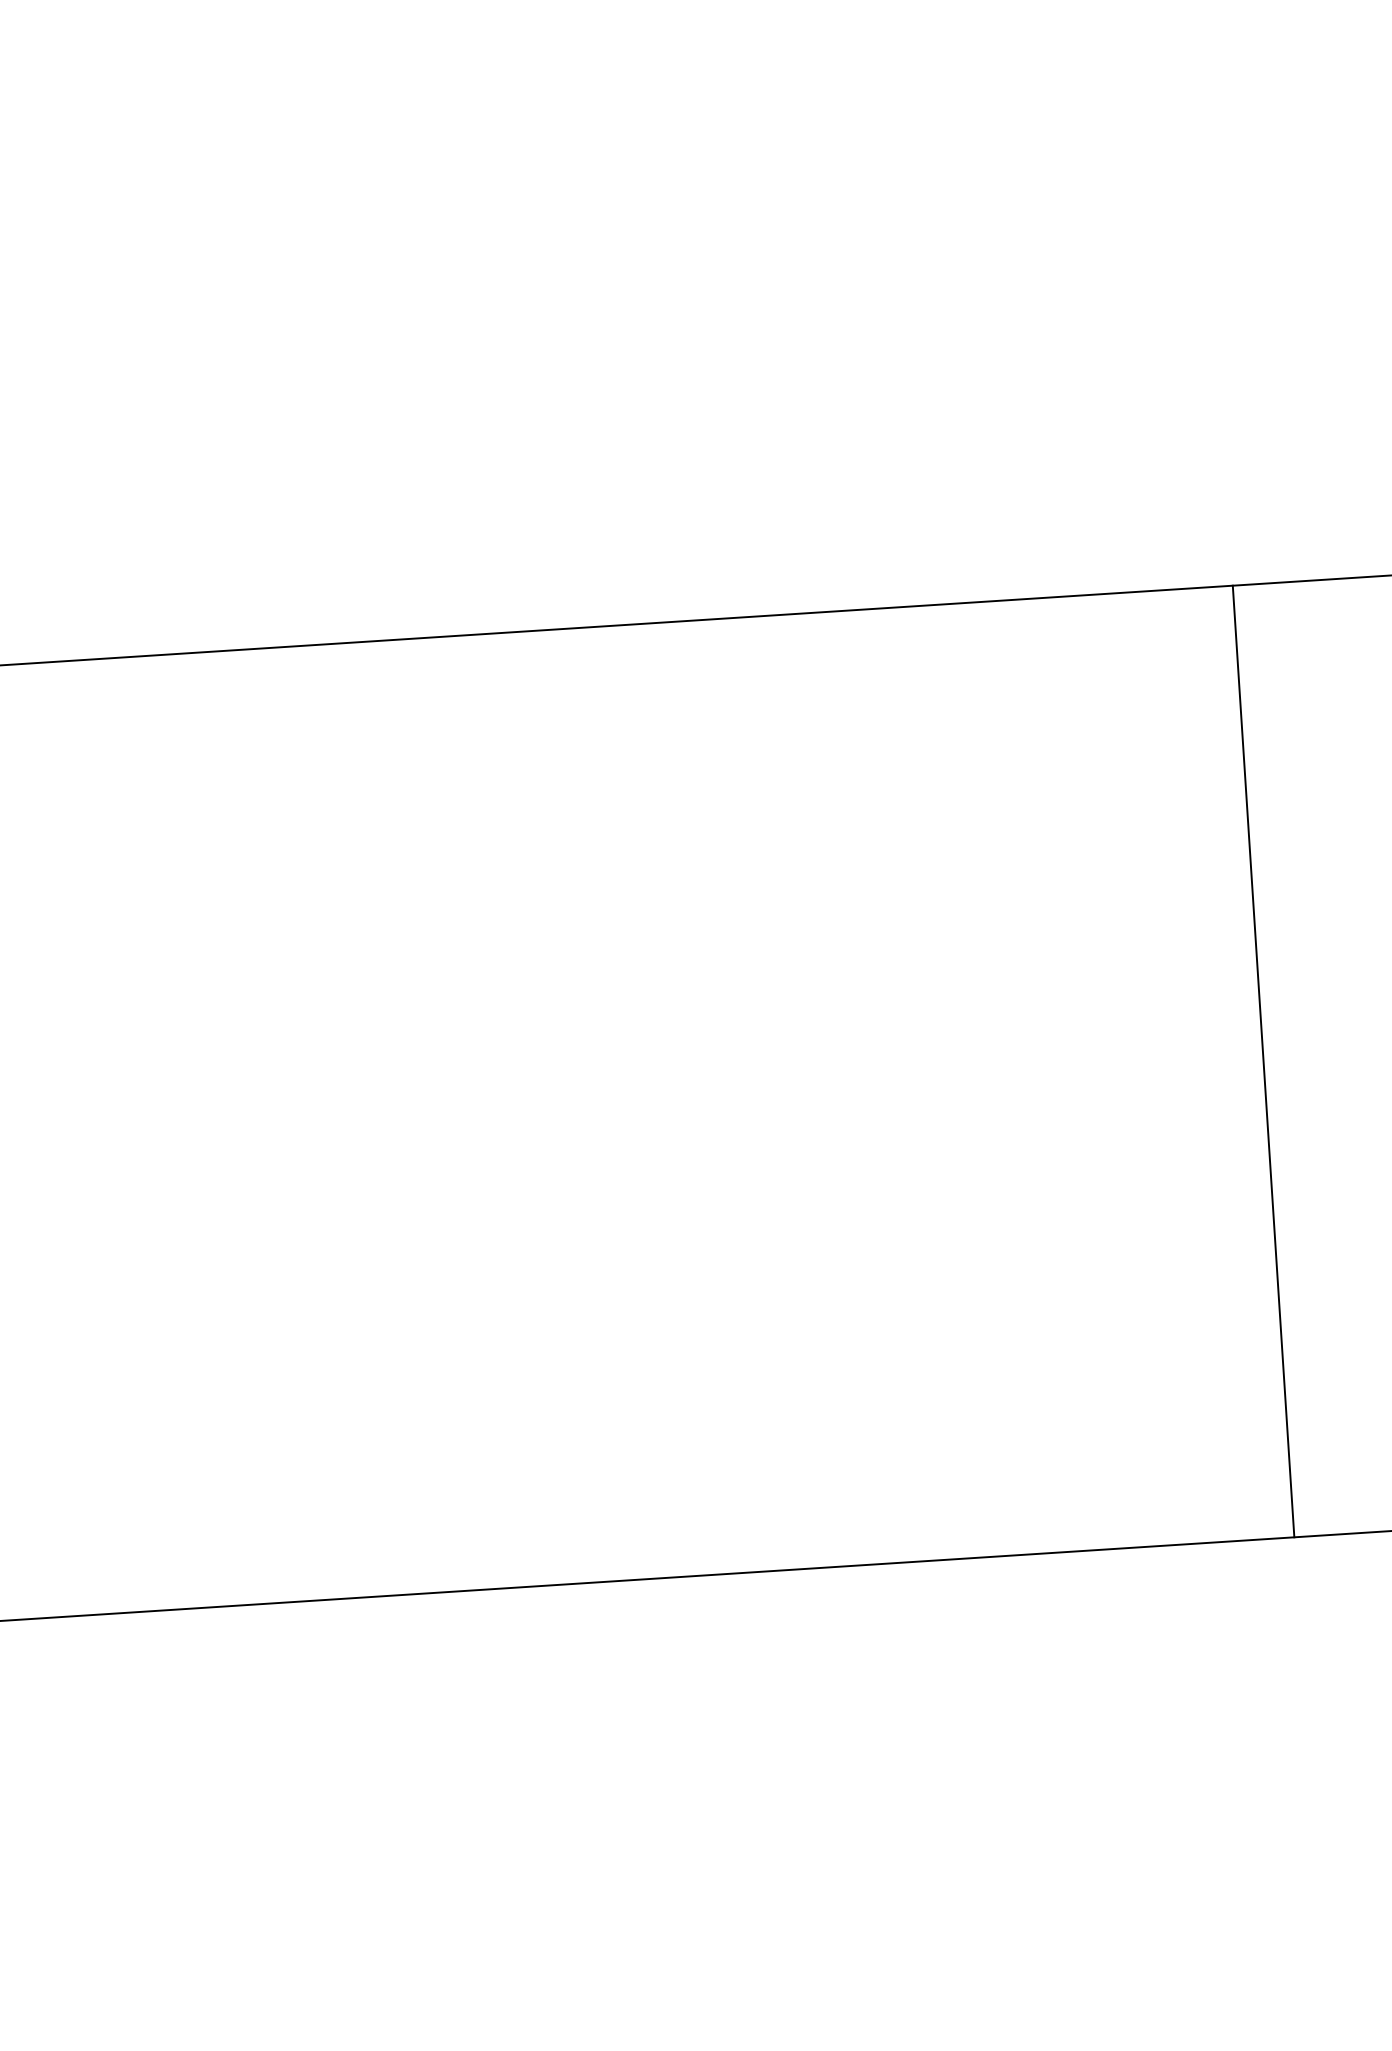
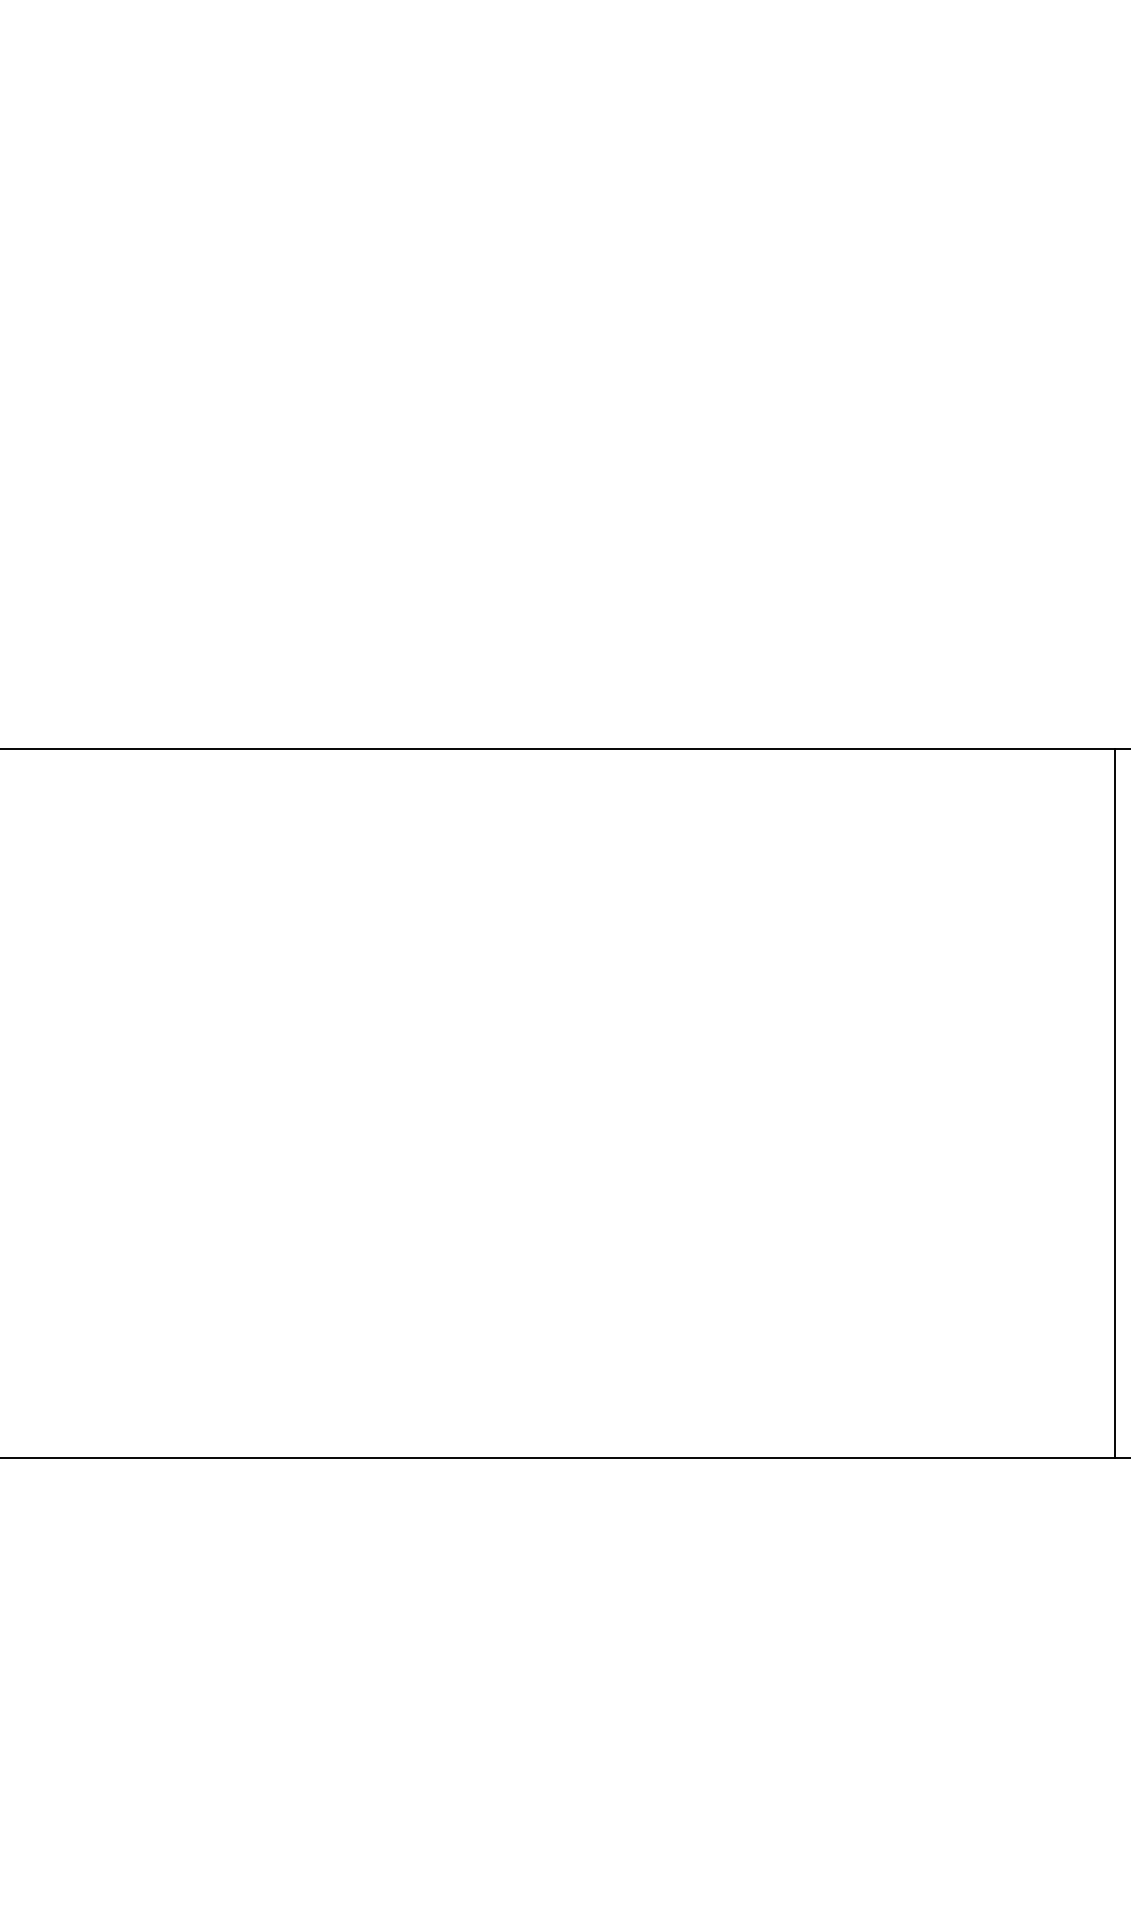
line: (1263, 1061) -> (1114, 1103), moved

